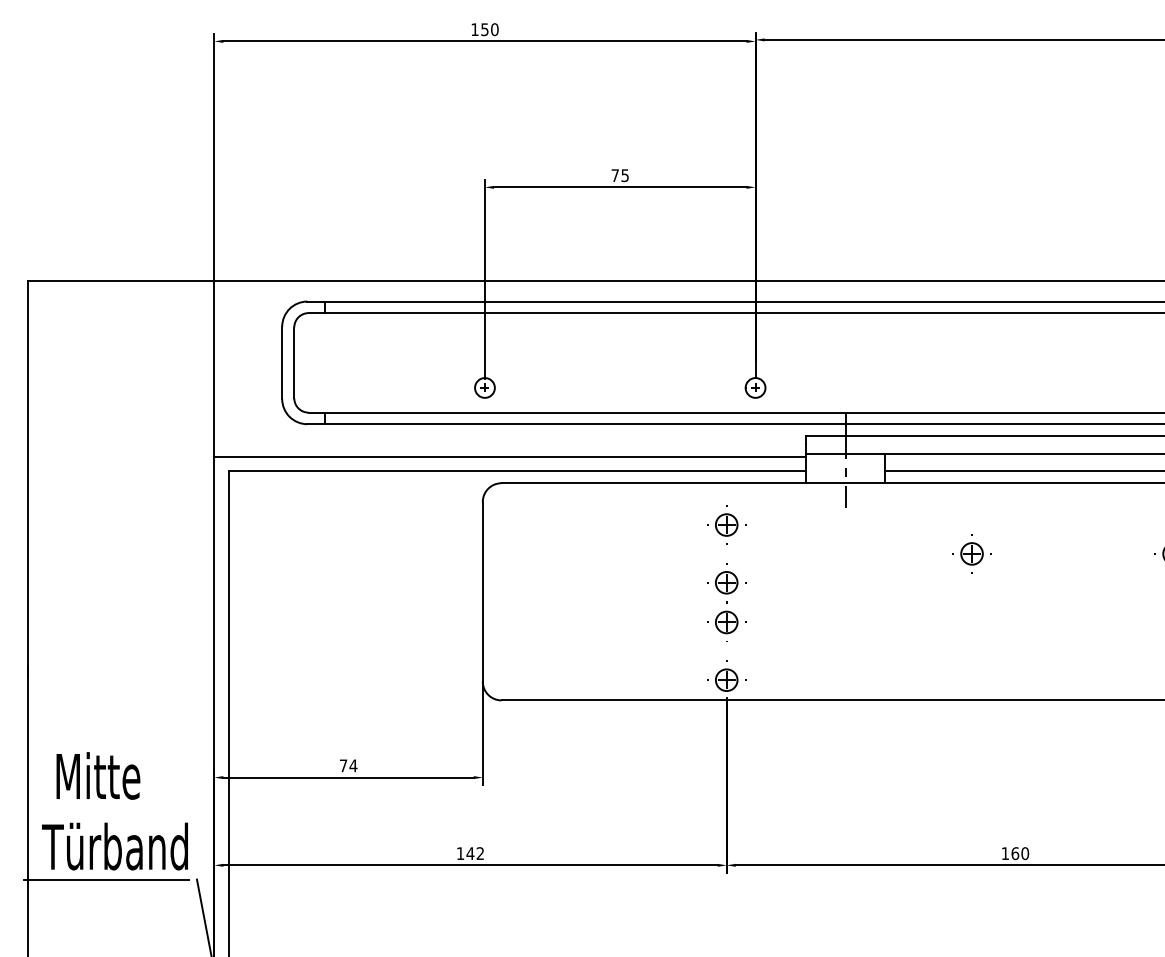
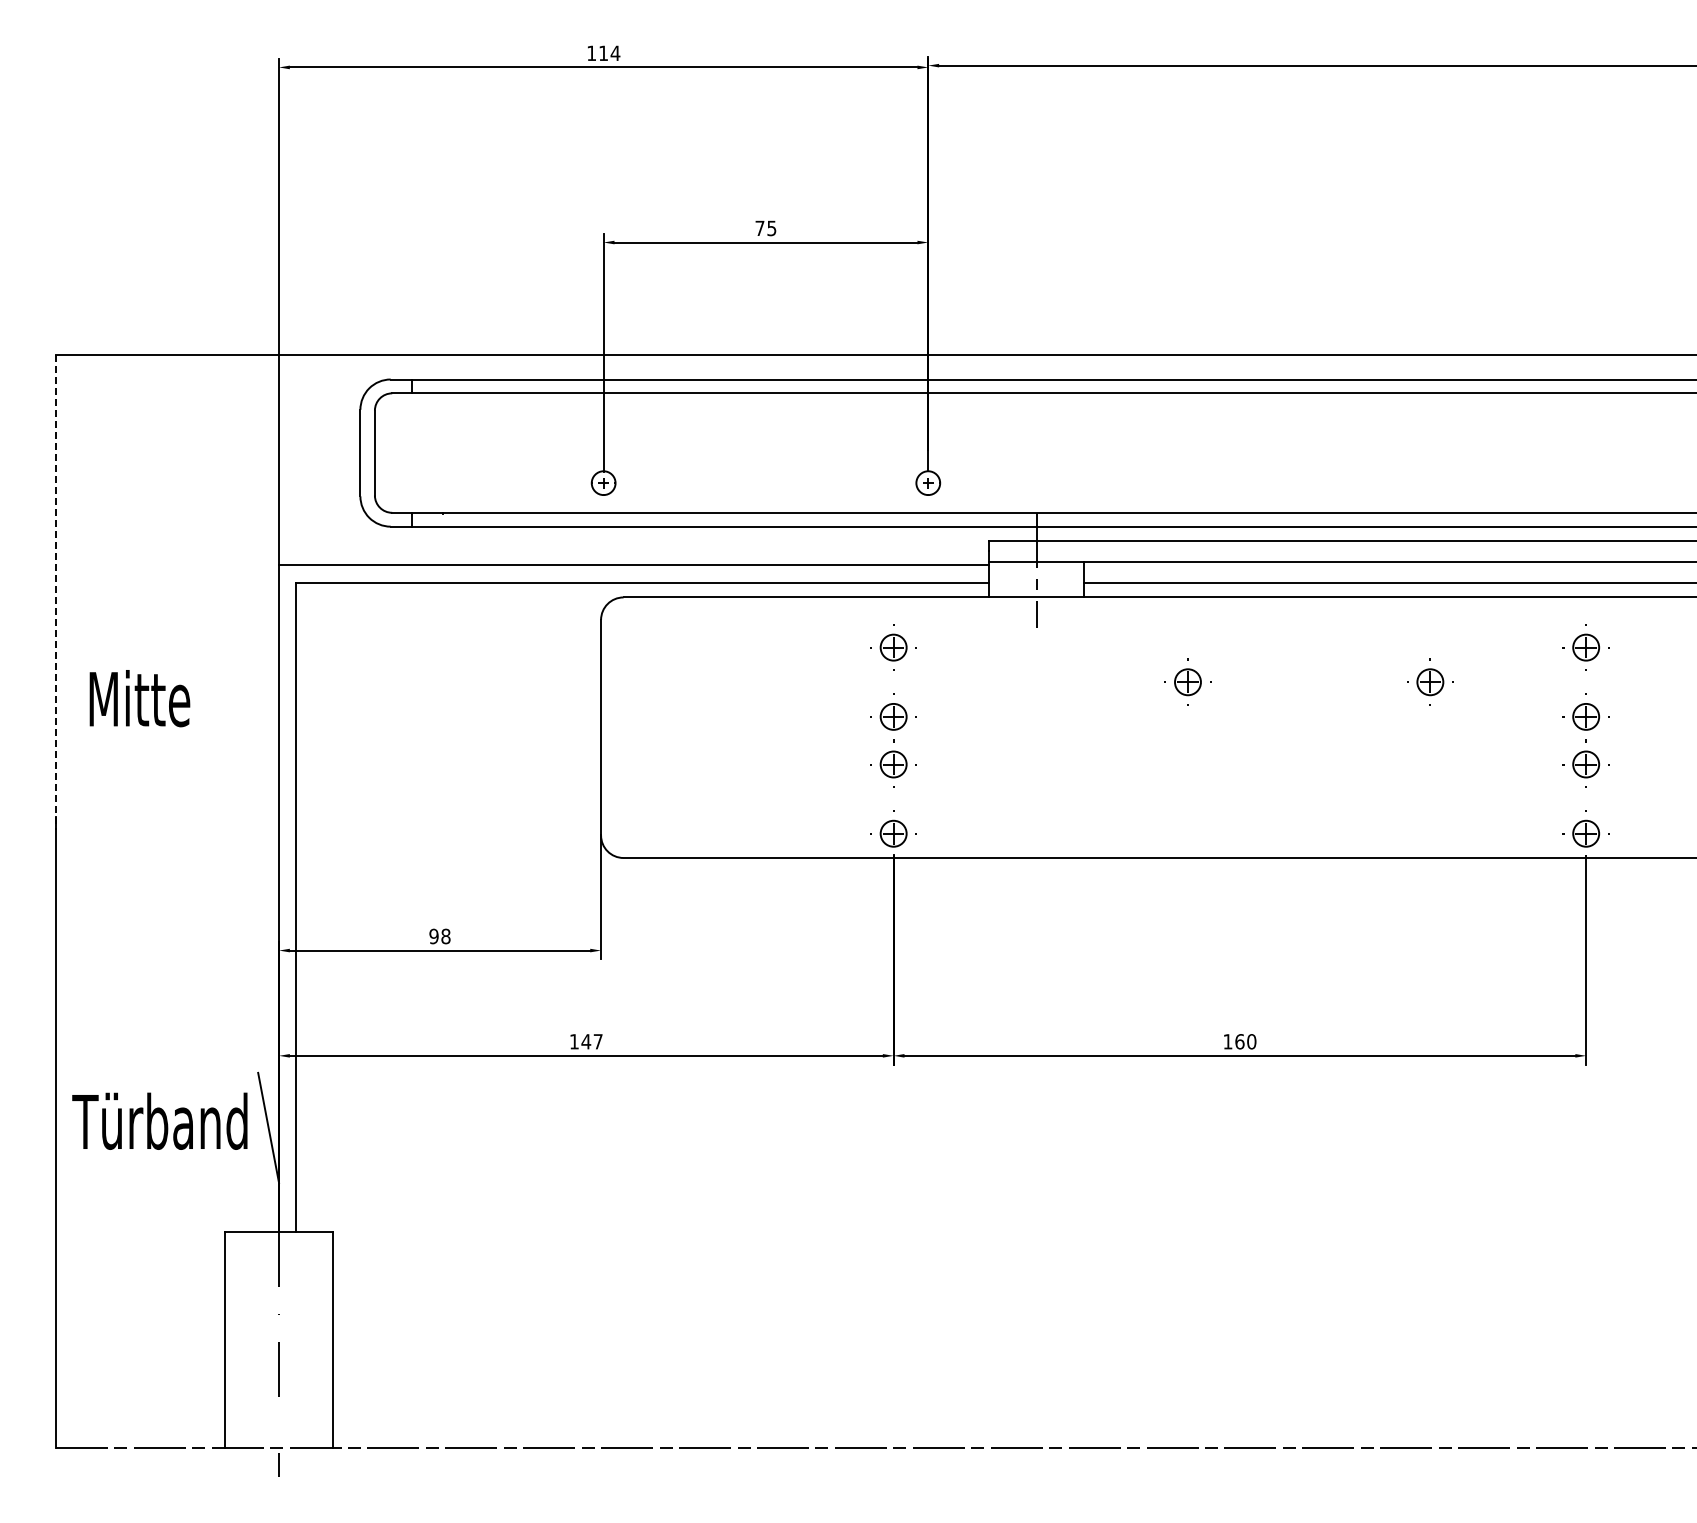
text: (489, 29) -> (609, 53), 150 -> 114
line: (28, 479) -> (55, 592), solid -> dashed
text: (348, 765) -> (439, 936), 74 -> 98
text: (98, 775) -> (139, 698), moved
text: (114, 845) -> (159, 1120), moved
text: (479, 853) -> (597, 1041), 142 -> 147
line: (106, 879) -> (149, 1072), removed

